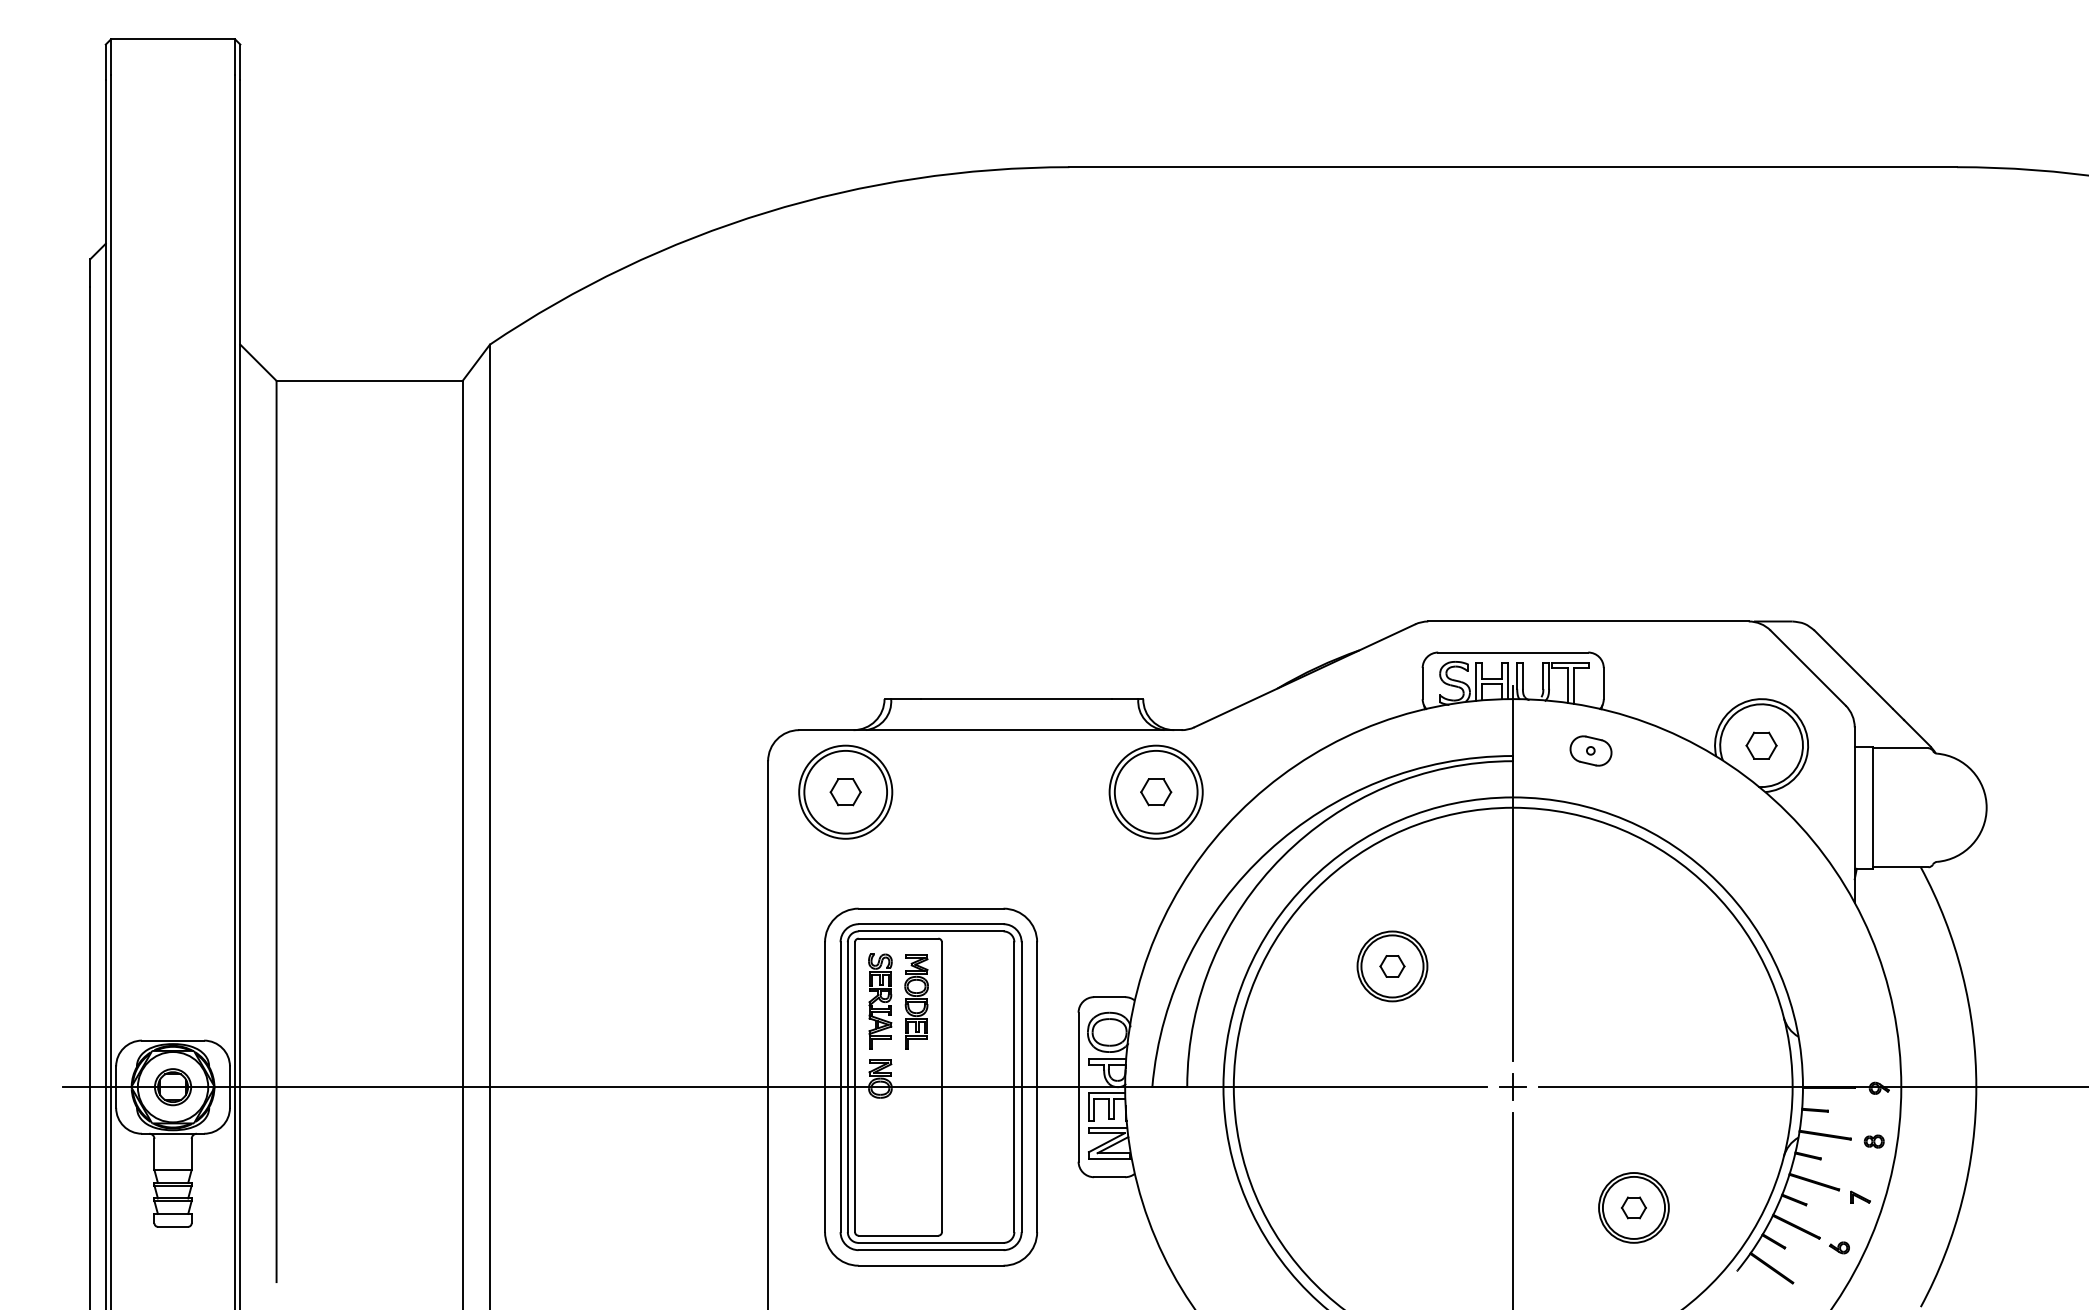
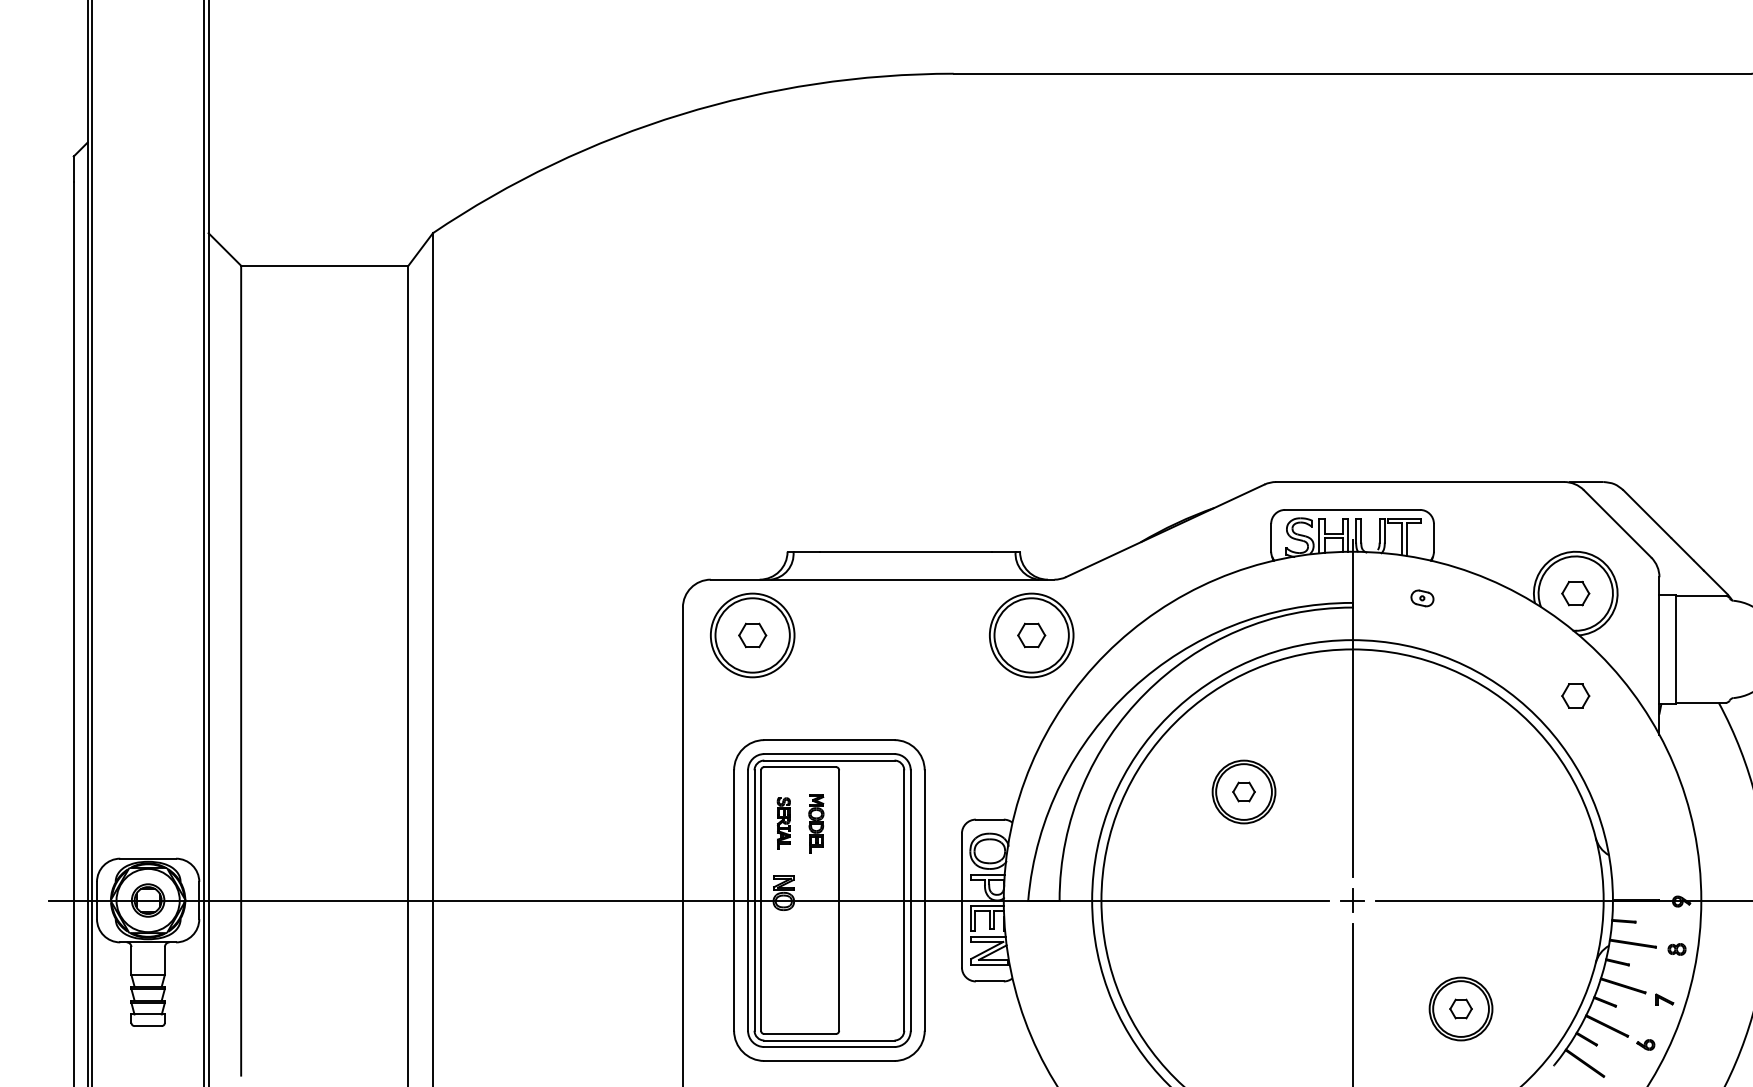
part: (1590, 750) -> (1422, 597), size x0.6
part: (1761, 859) -> (1575, 695), added
part: (880, 1001) -> (783, 823), size x0.6
part: (916, 1001) -> (816, 823), size x0.7

